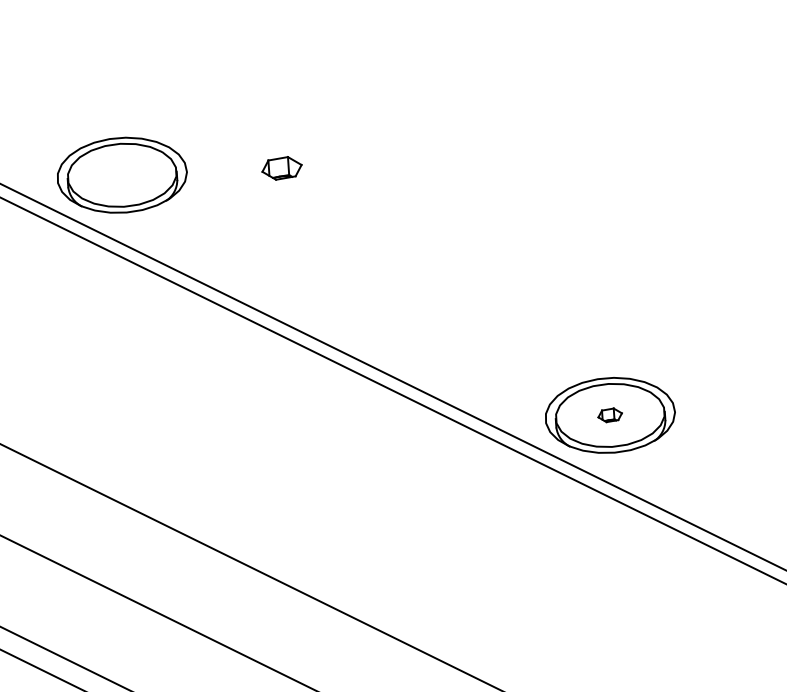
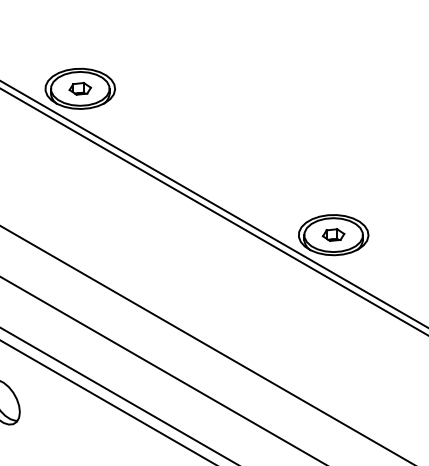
part: (282, 167) -> (80, 88), moved
part: (609, 414) -> (333, 234), size x1.67

